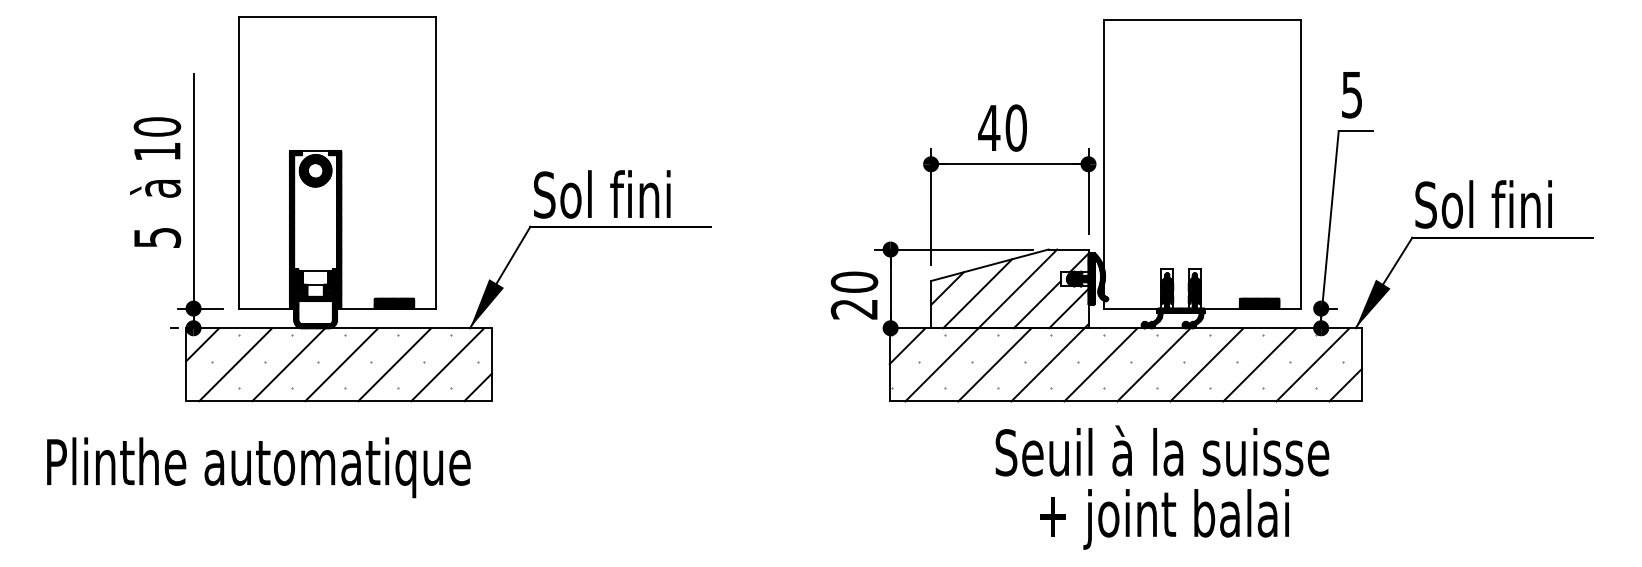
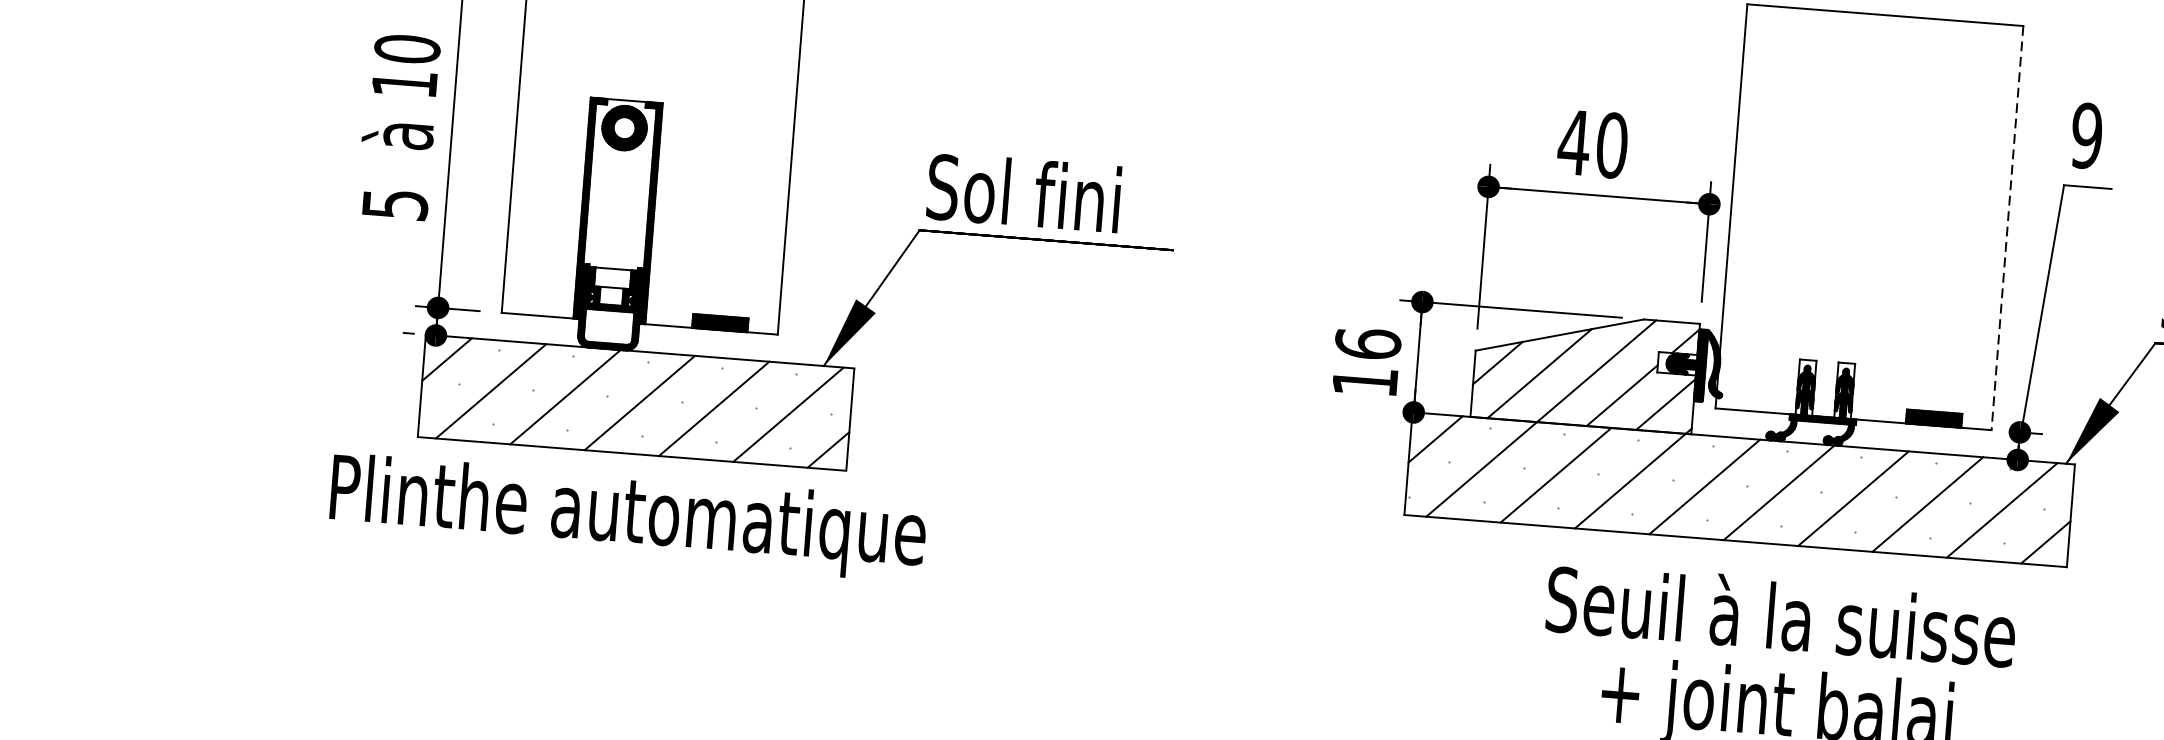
text: (1351, 94) -> (2086, 135), 5 -> 9
line: (1301, 165) -> (2008, 229), solid -> dashed
text: (854, 295) -> (1366, 362), 20 -> 16
text: (258, 467) -> (627, 517), moved

